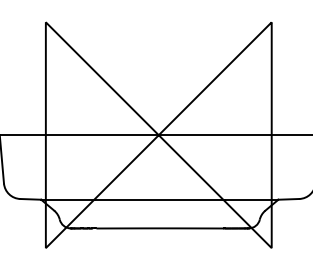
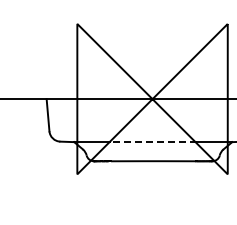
line: (158, 200) -> (152, 142), solid -> dashed

